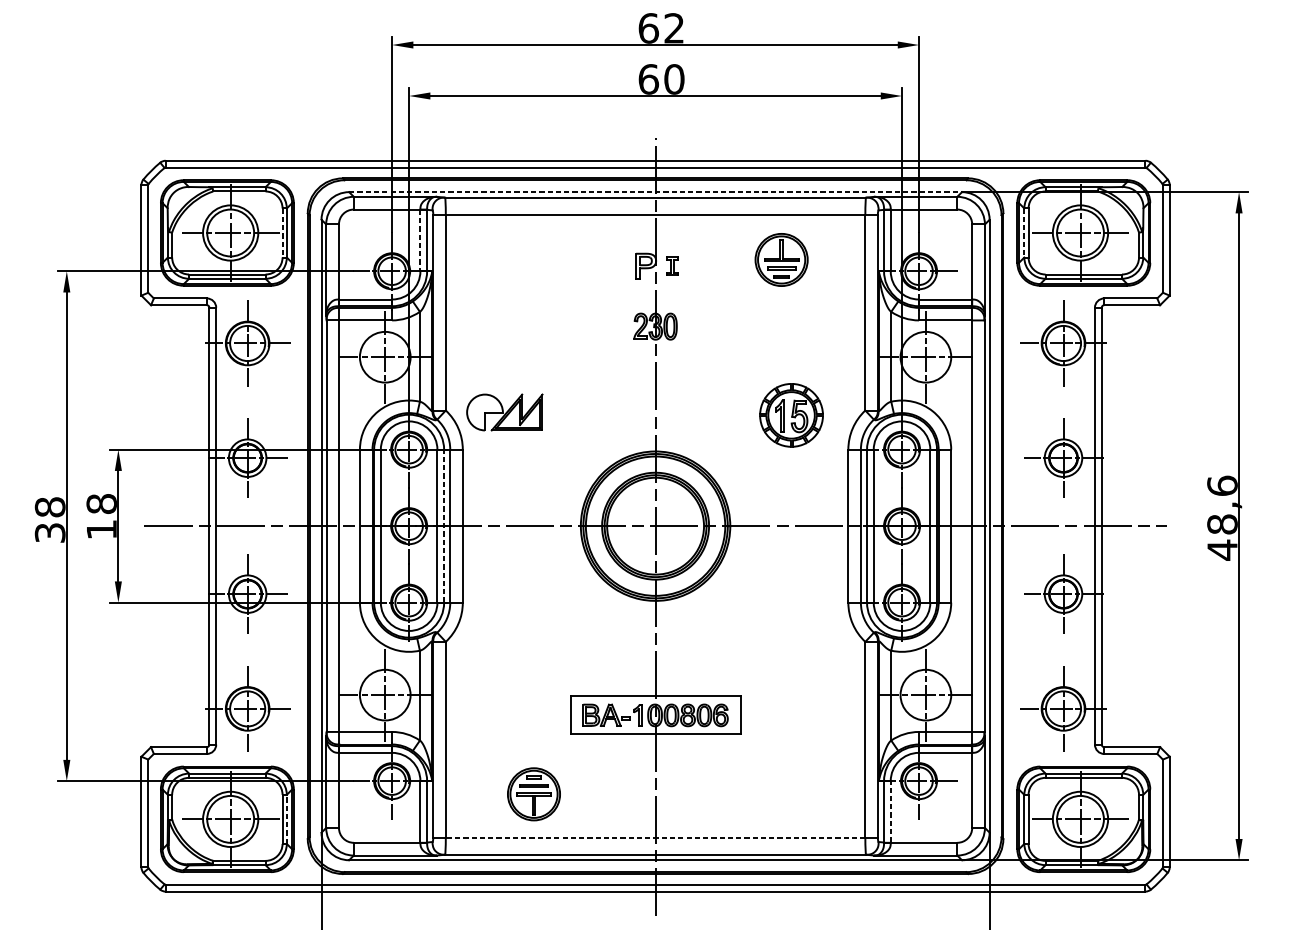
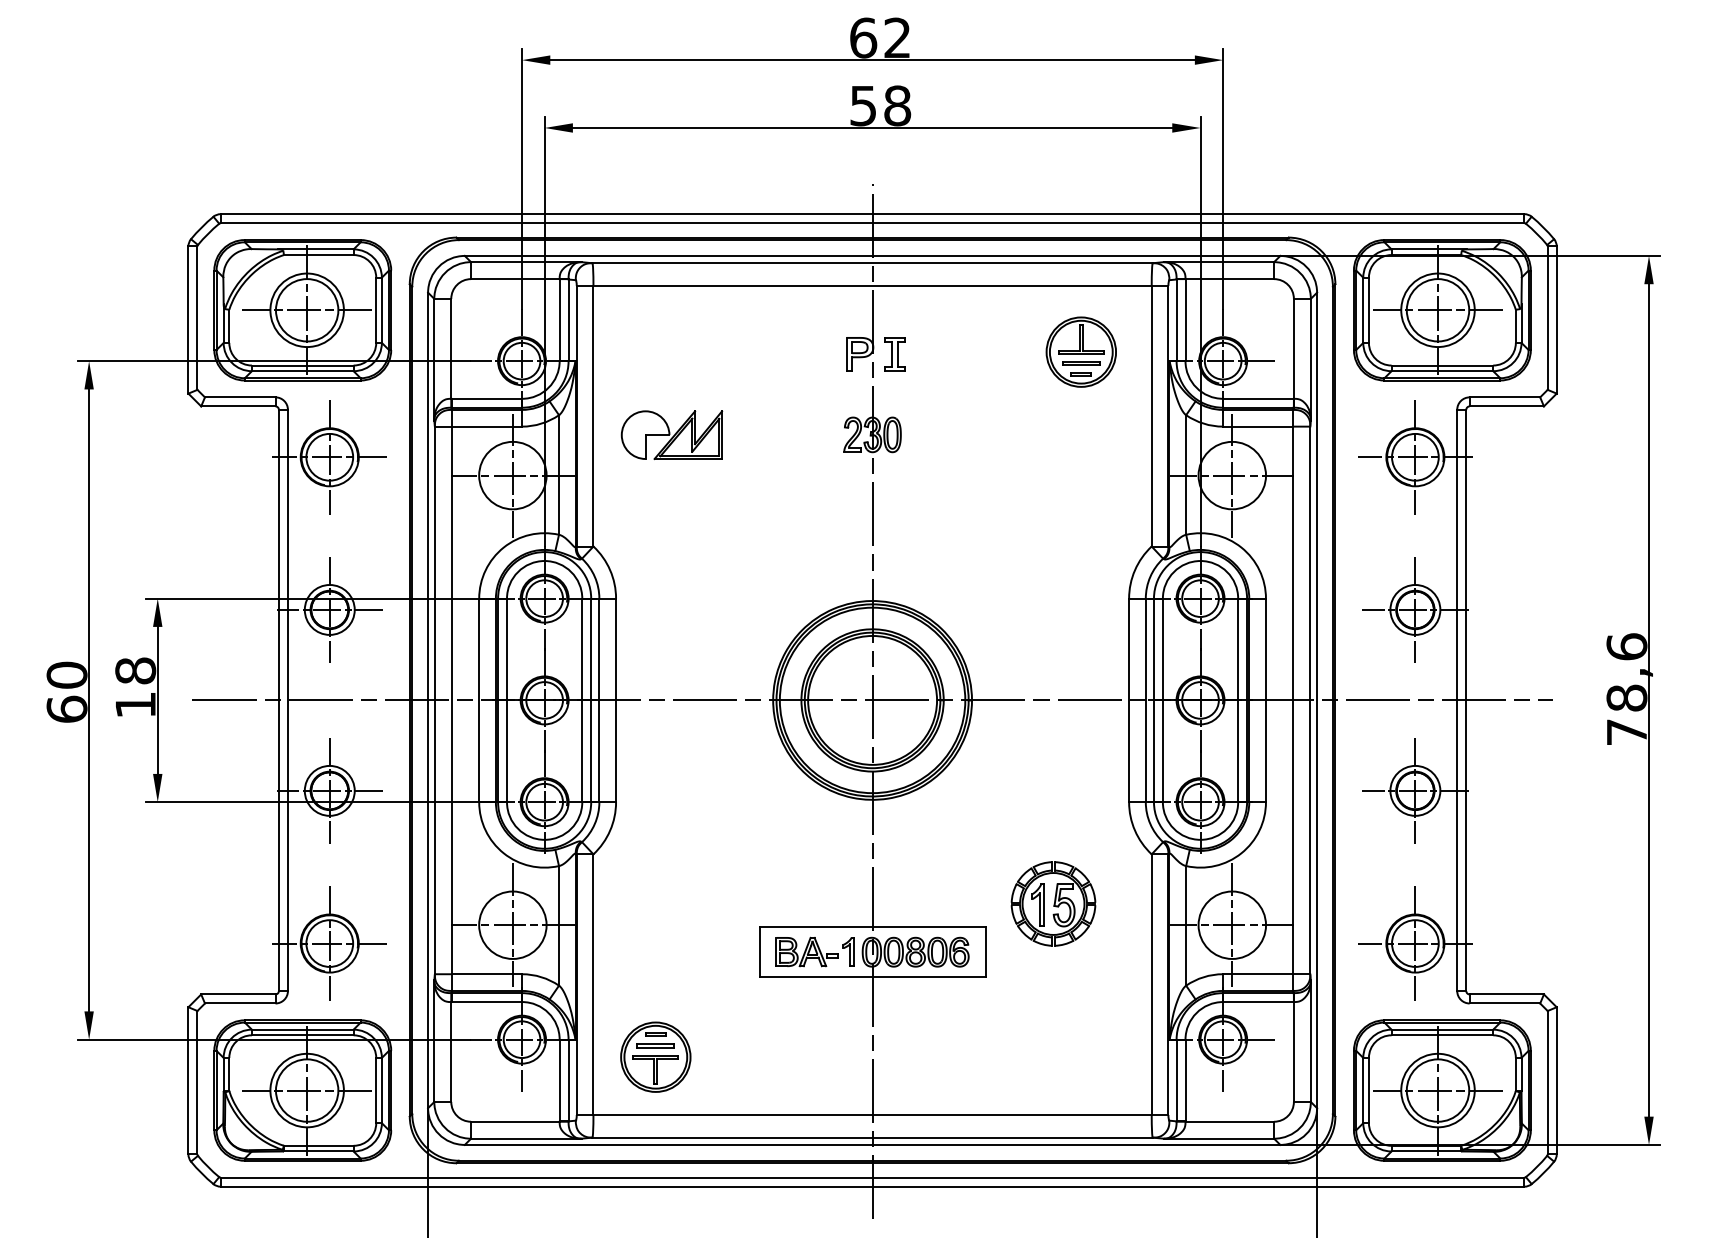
text: (661, 79) -> (880, 105), 60 -> 58
line: (655, 191) -> (872, 255), dashed -> solid
line: (282, 233) -> (376, 310), dashed -> solid
line: (1024, 233) -> (1363, 310), dashed -> solid
line: (420, 240) -> (559, 320), dashed -> solid
part: (781, 259) -> (1080, 351), moved
part: (672, 266) -> (894, 354), size x1.43
part: (504, 412) -> (671, 435), moved
part: (791, 415) -> (1053, 903), moved
text: (49, 519) -> (66, 691), 38 -> 60
line: (444, 526) -> (591, 700), dashed -> solid
text: (1222, 550) -> (1626, 732), 48,6 -> 78,6
part: (533, 793) -> (655, 1056), moved
line: (890, 811) -> (1185, 1080), dashed -> solid
line: (286, 819) -> (381, 1090), dashed -> solid
line: (655, 838) -> (872, 1115), dashed -> solid

